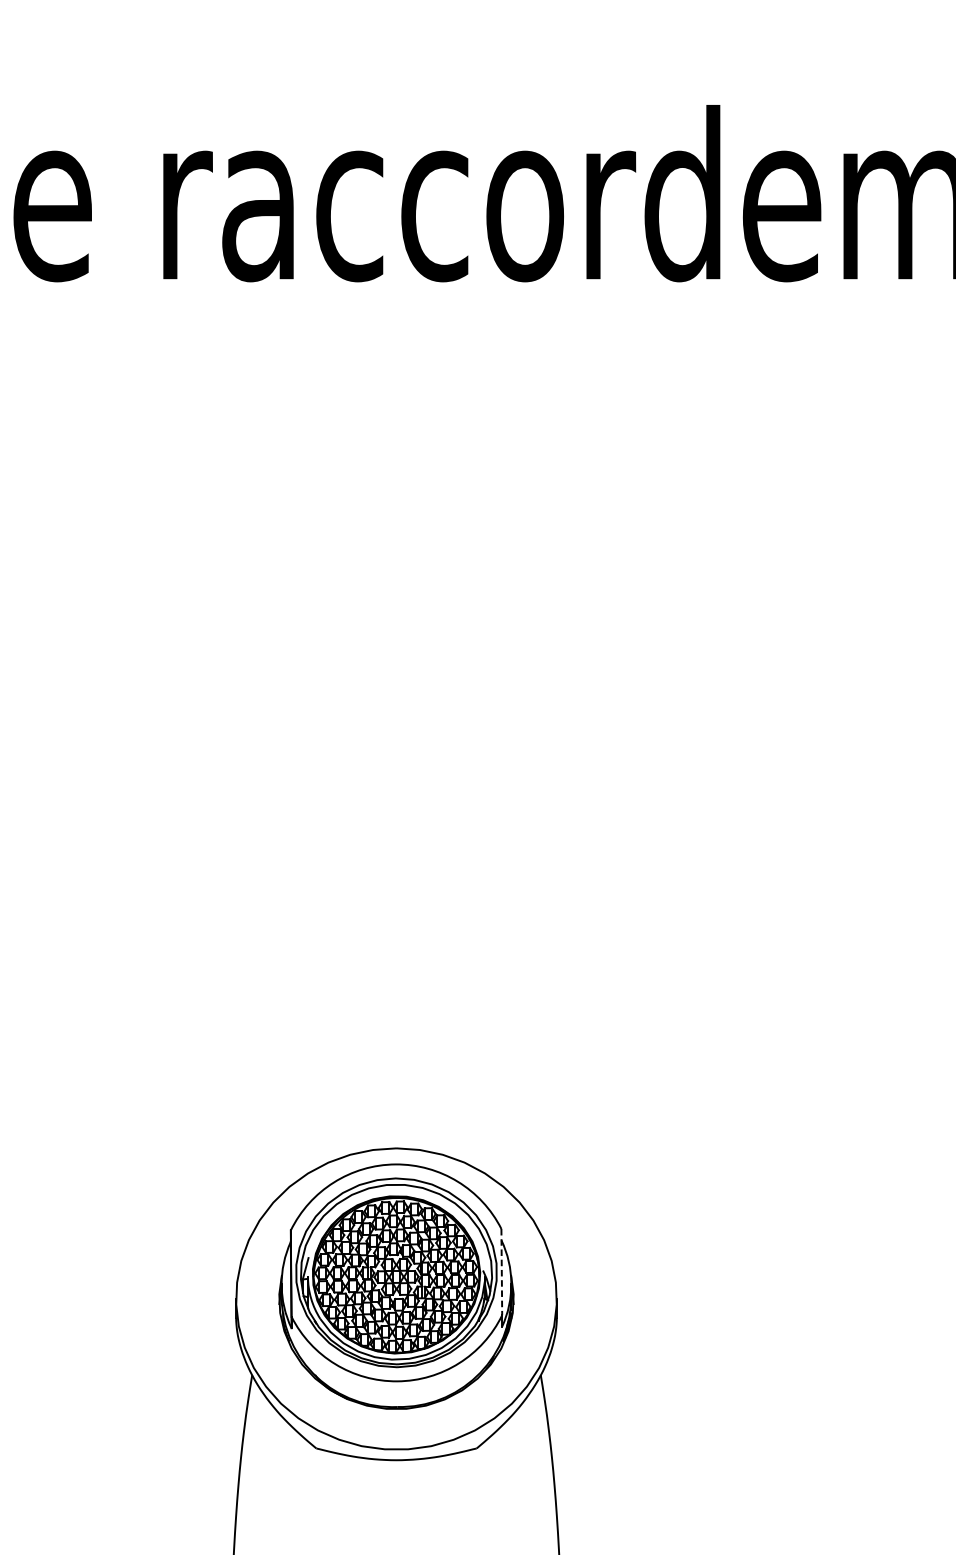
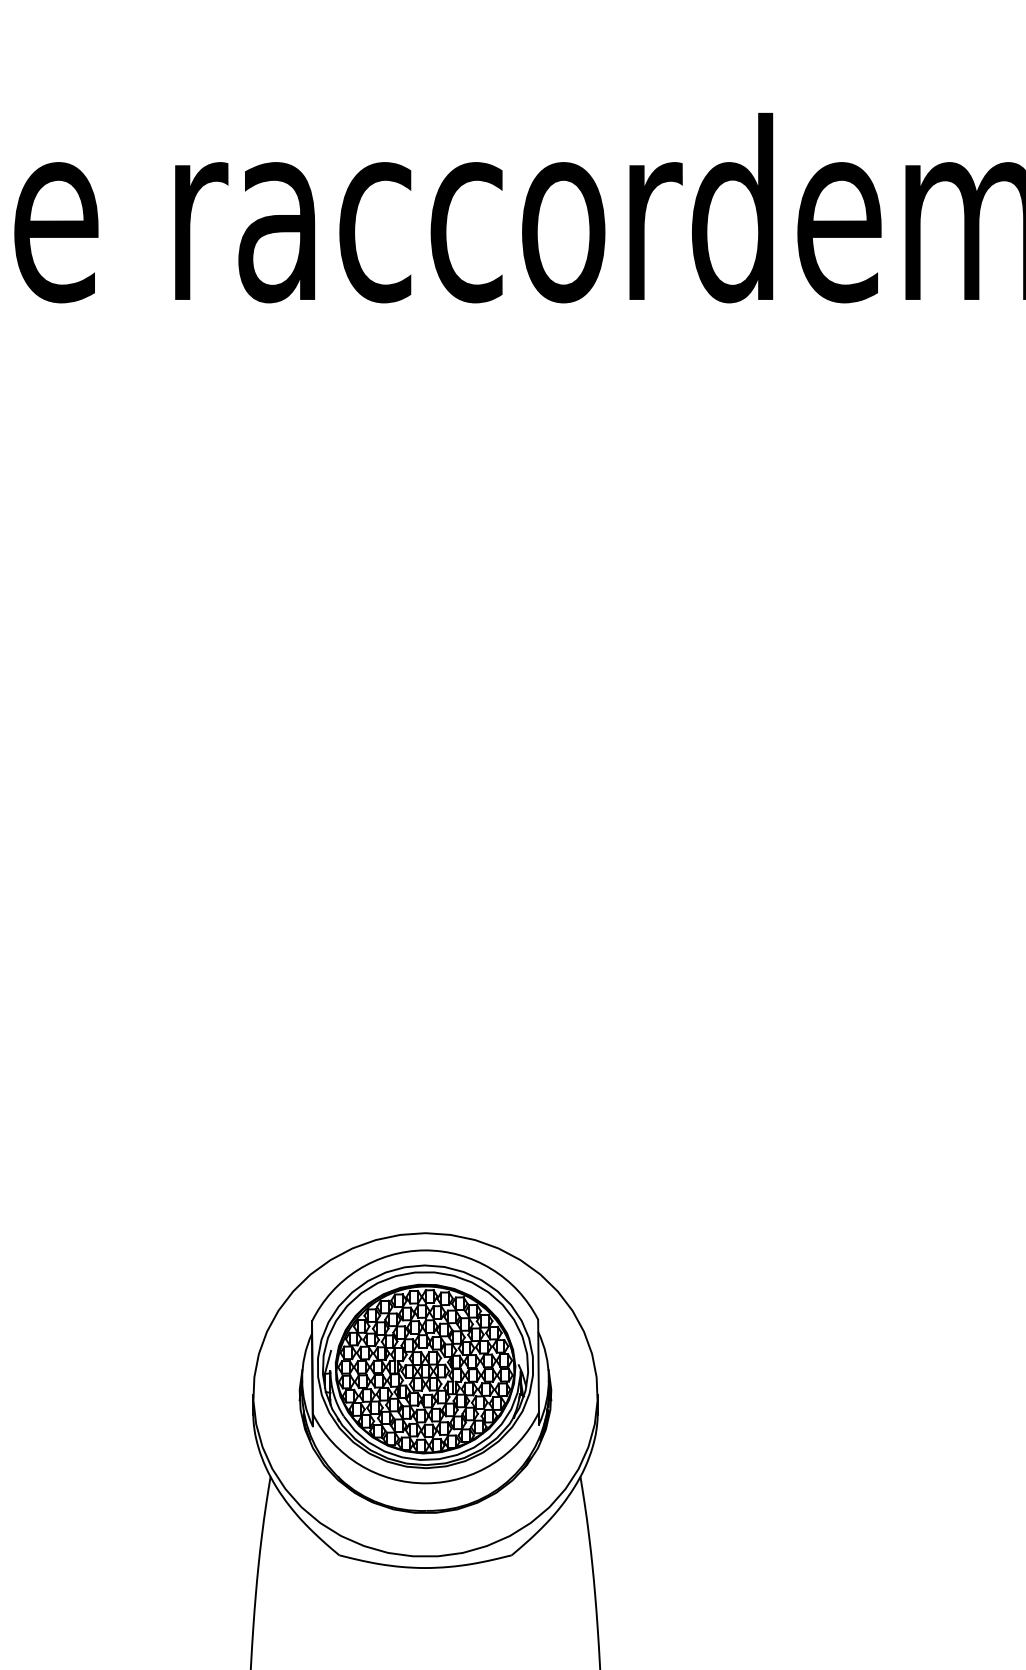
line: (501, 1272) -> (538, 1366), dashed -> solid

